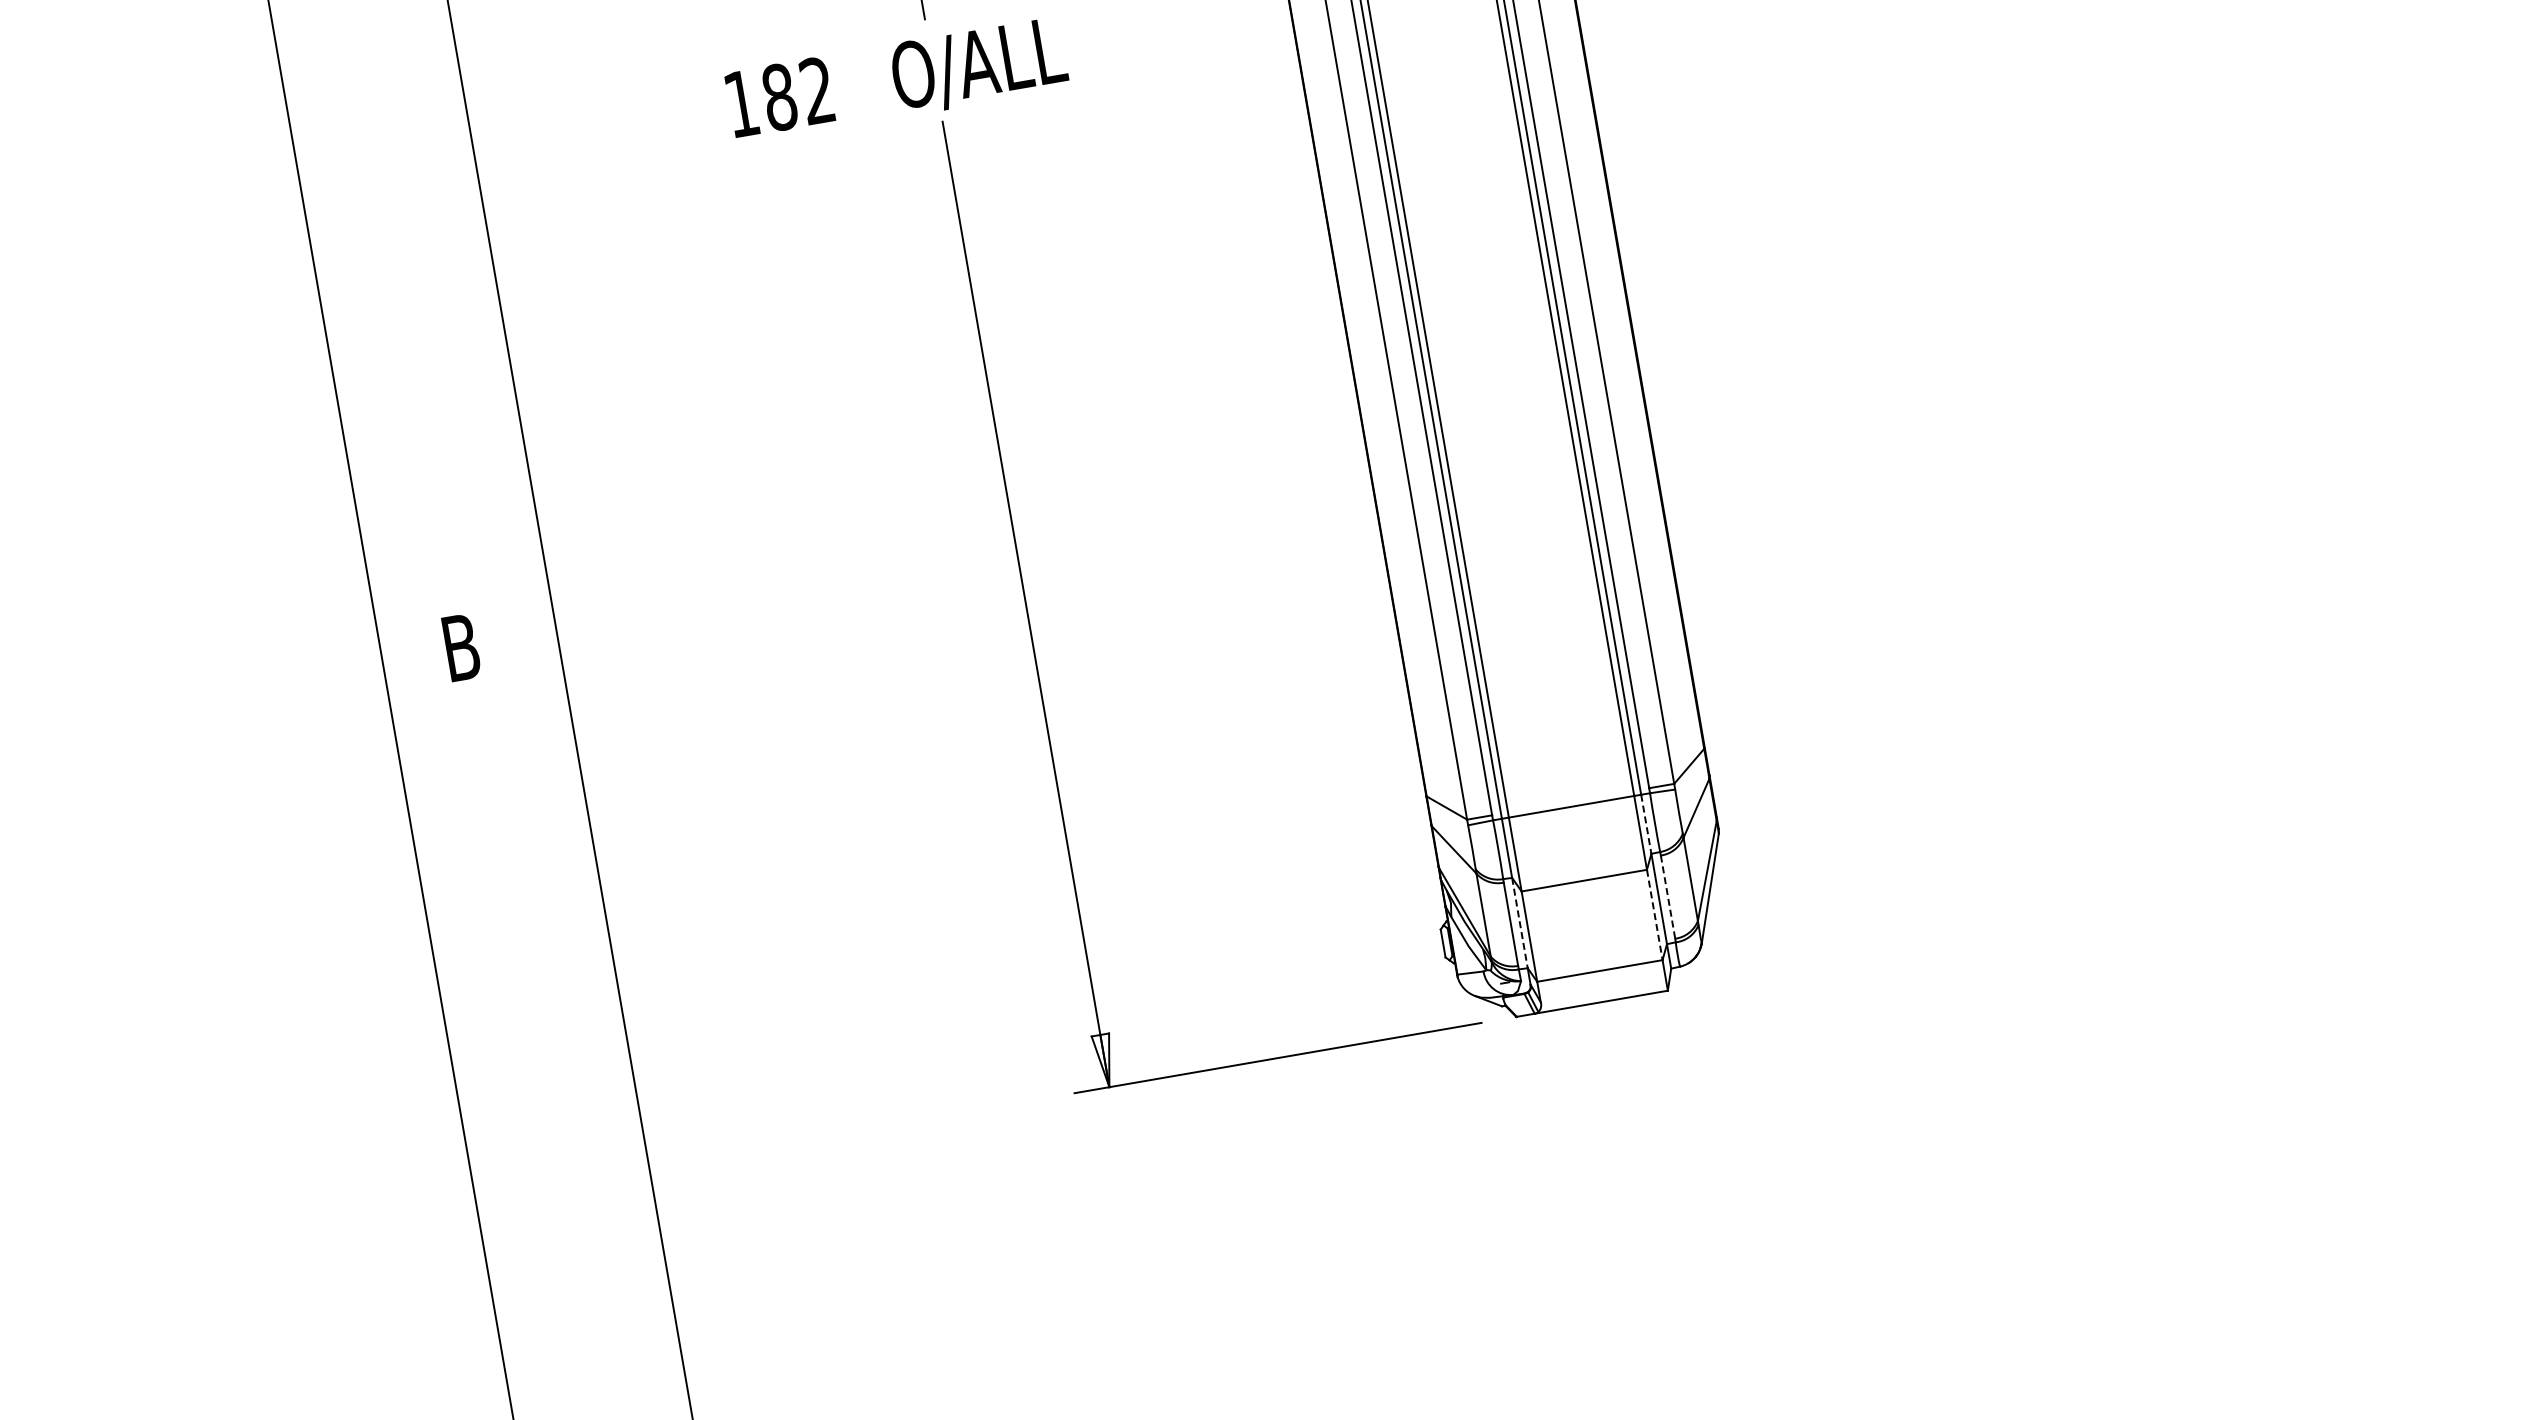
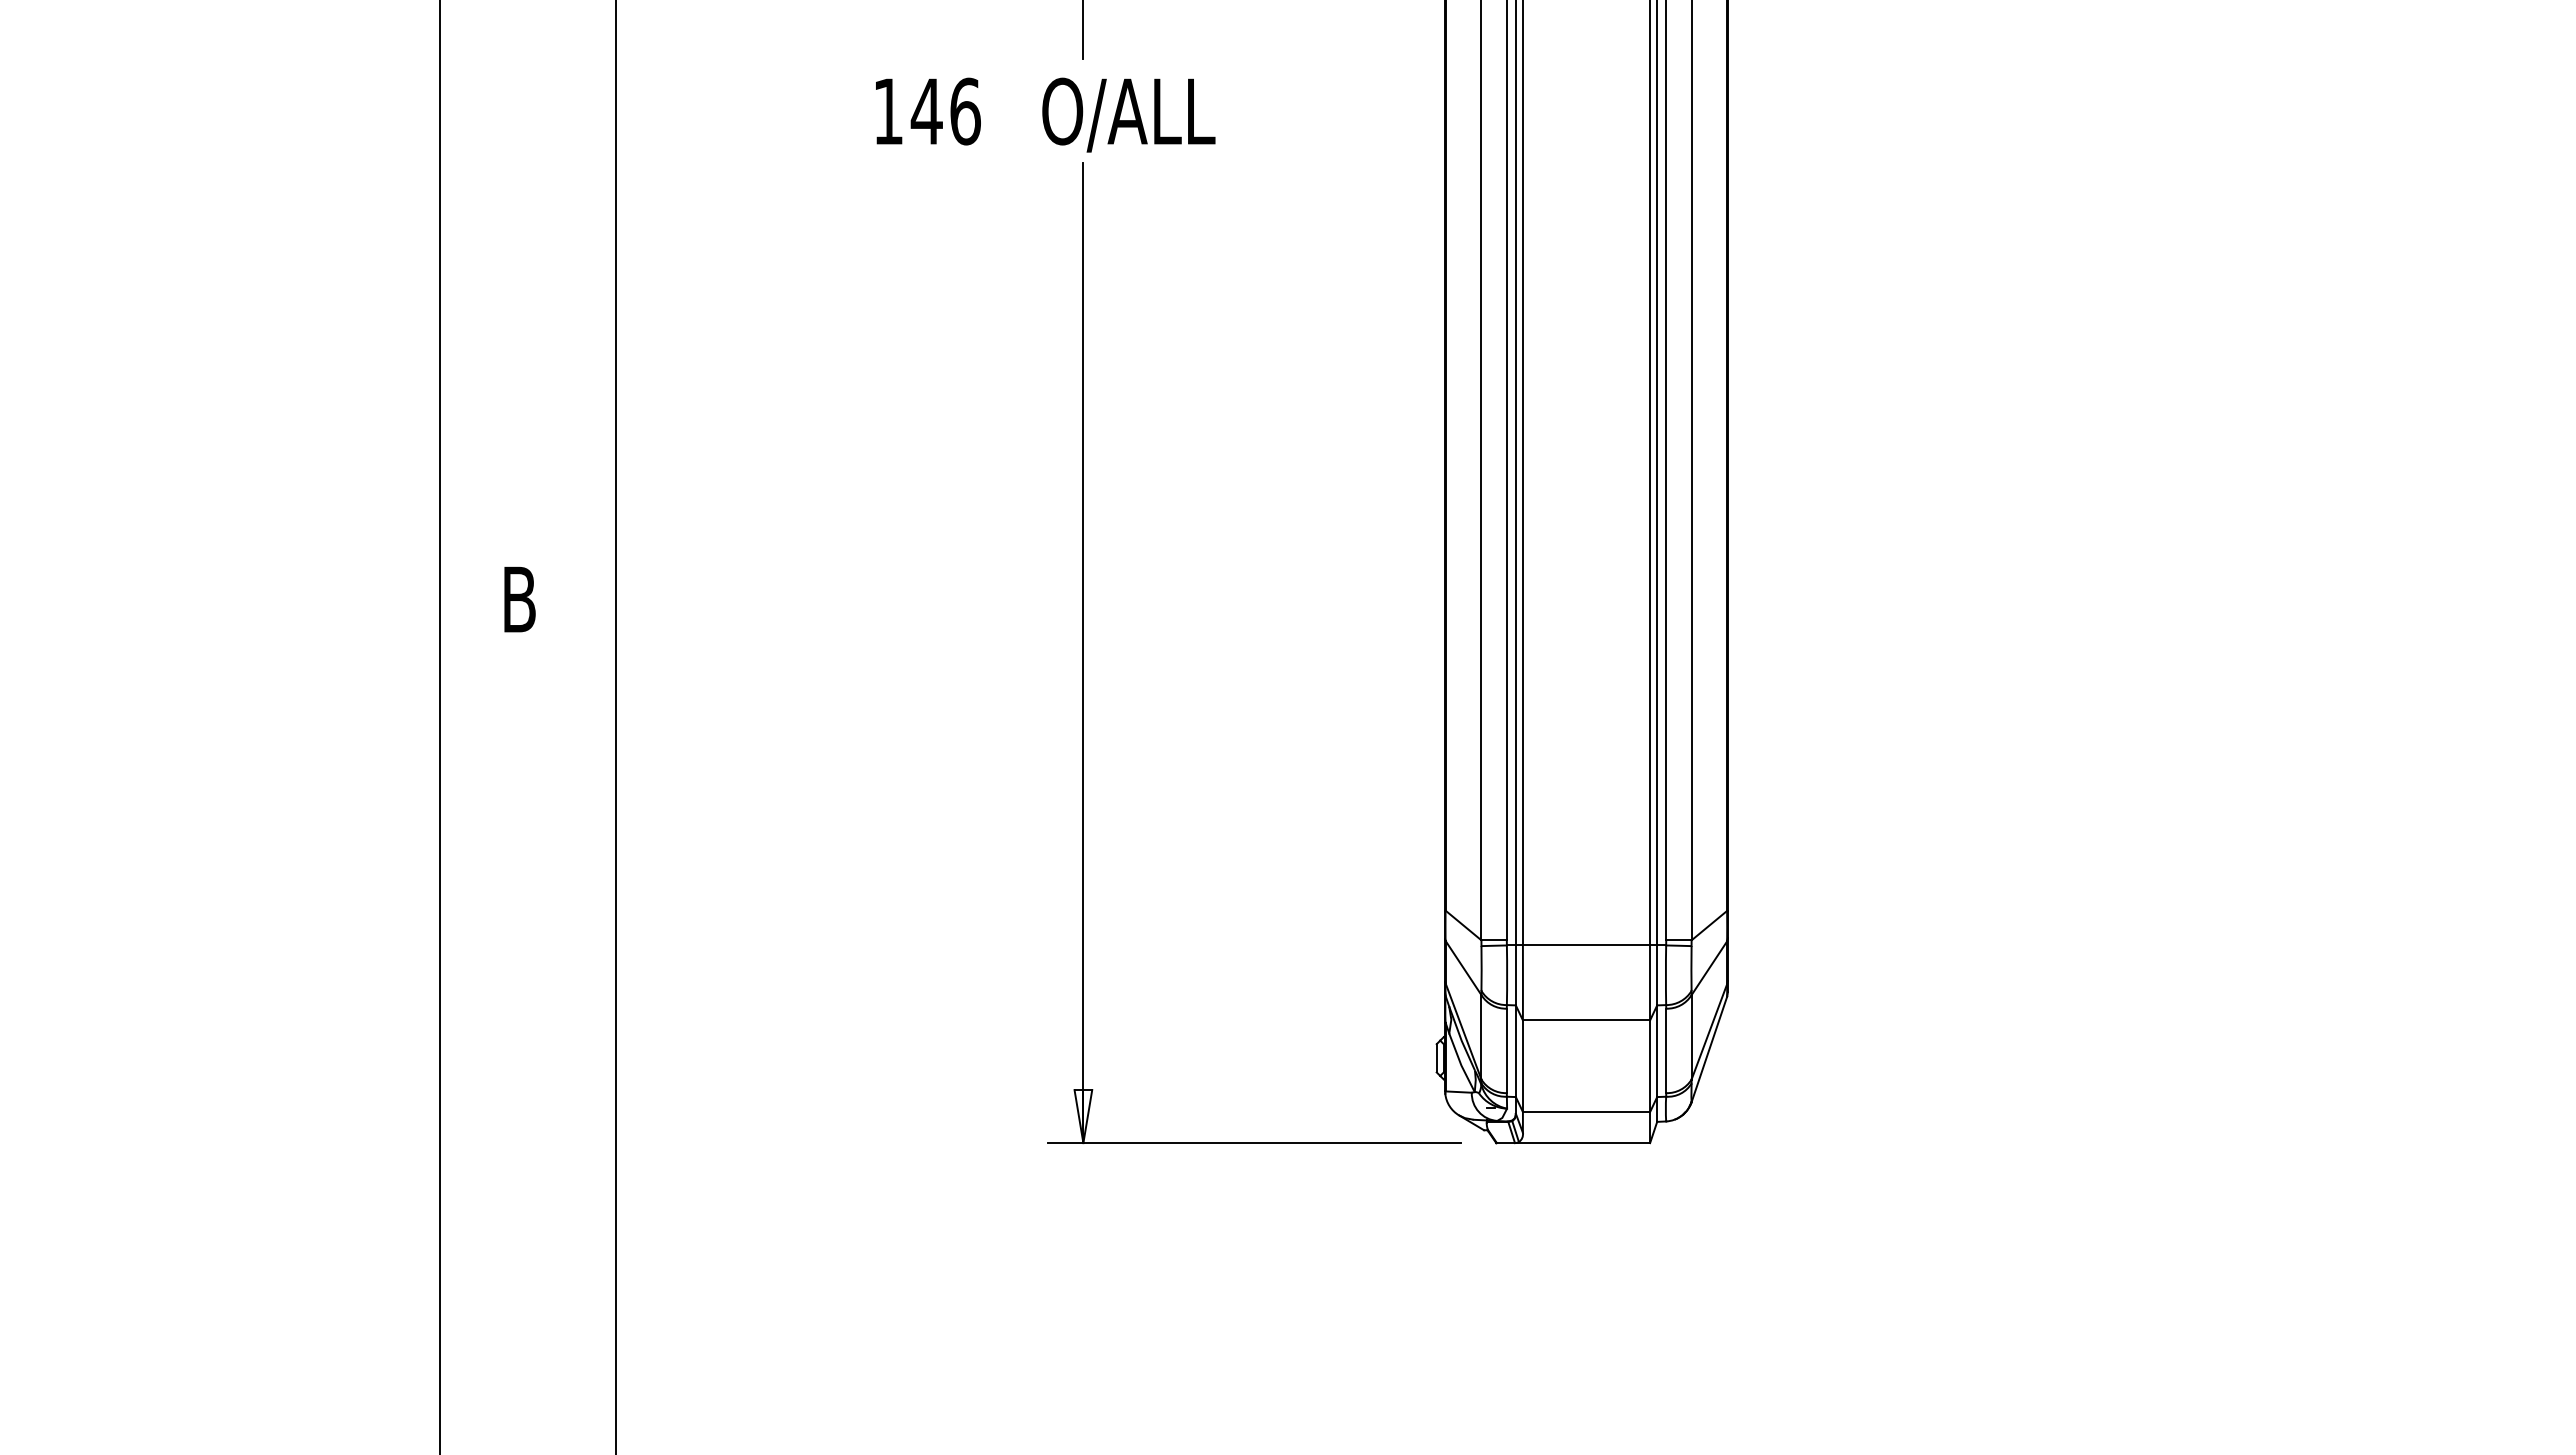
text: (797, 94) -> (945, 111), 182 -> 146
line: (1646, 824) -> (1657, 975), dashed -> solid
line: (1668, 897) -> (1666, 1051), dashed -> solid
line: (1655, 915) -> (1650, 1066), dashed -> solid
line: (1519, 923) -> (1515, 1051), dashed -> solid

